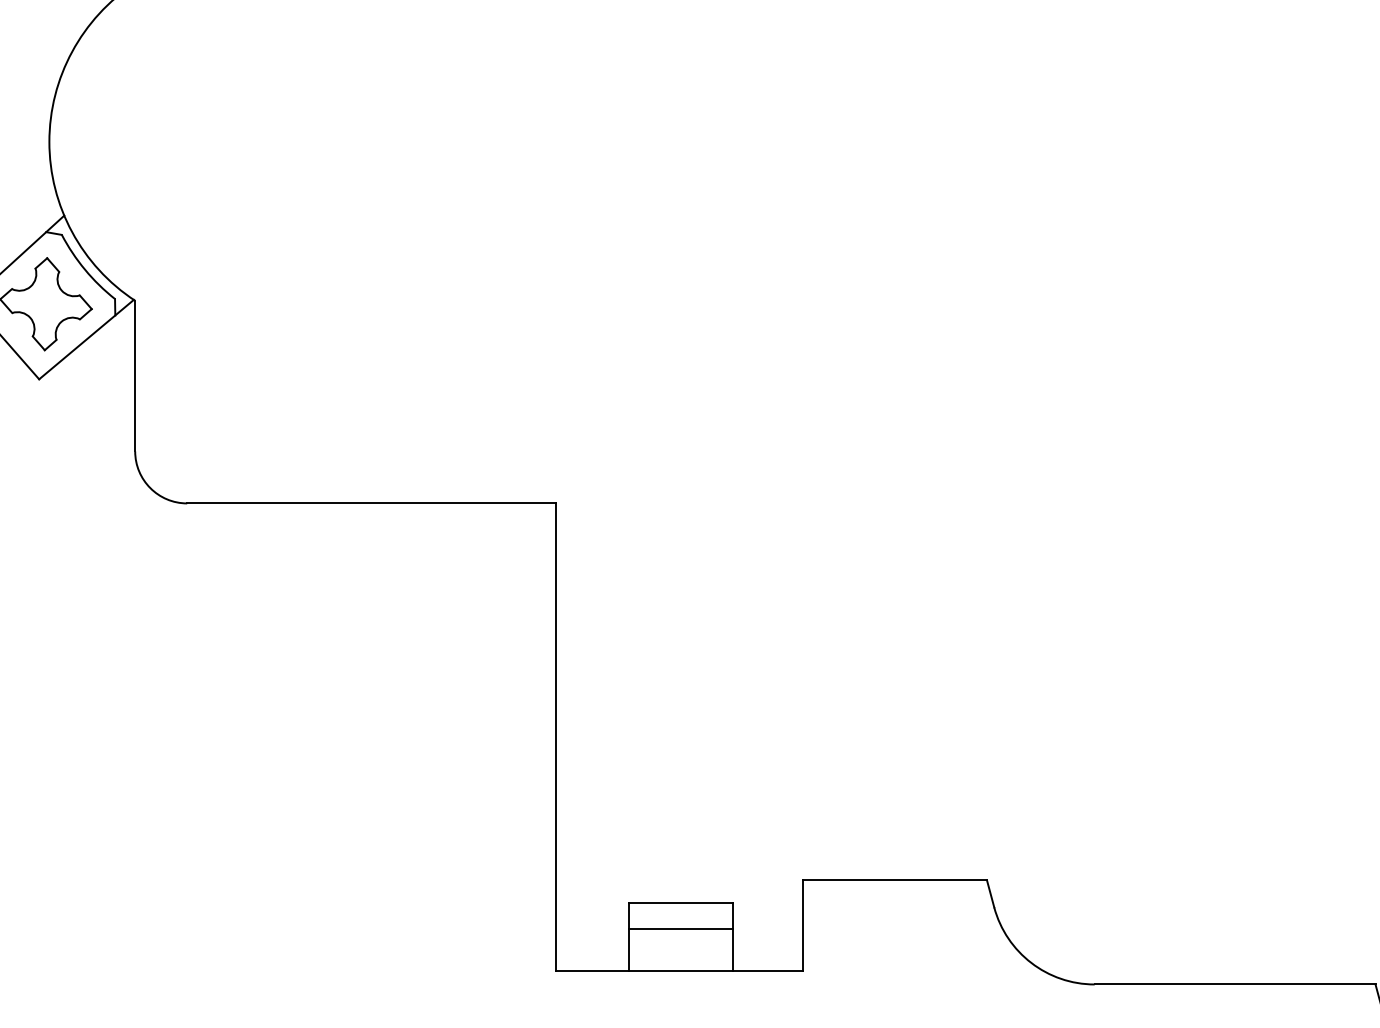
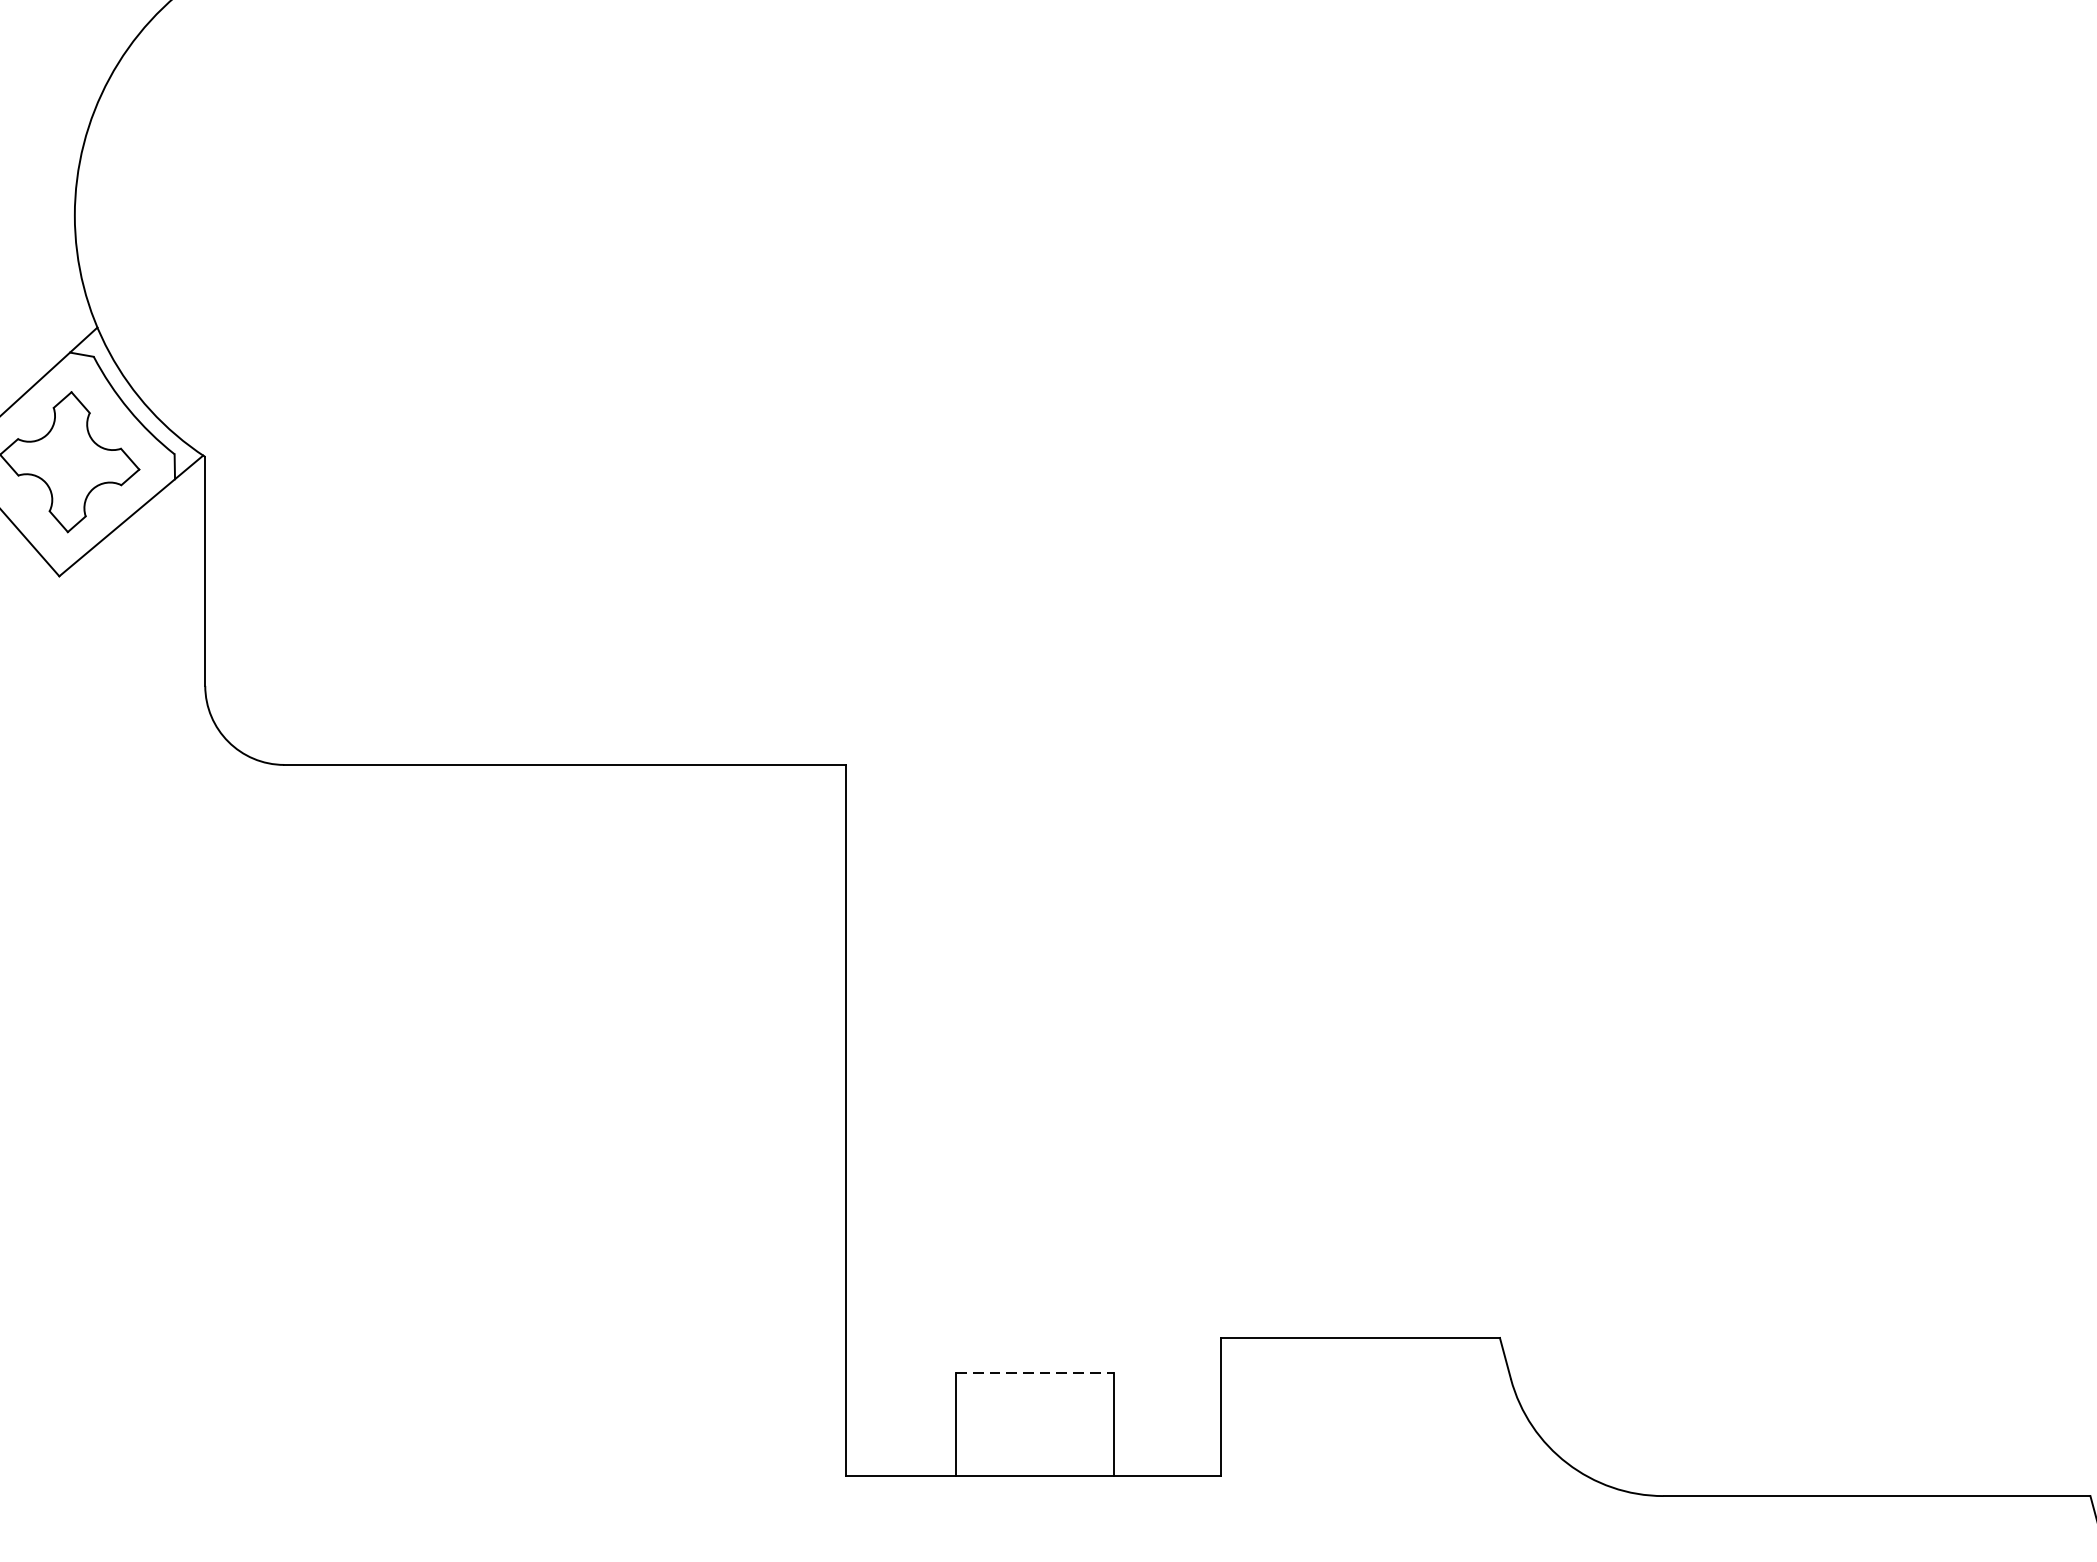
line: (681, 903) -> (1035, 1373), solid -> dashed
line: (681, 929) -> (1035, 1412), removed

